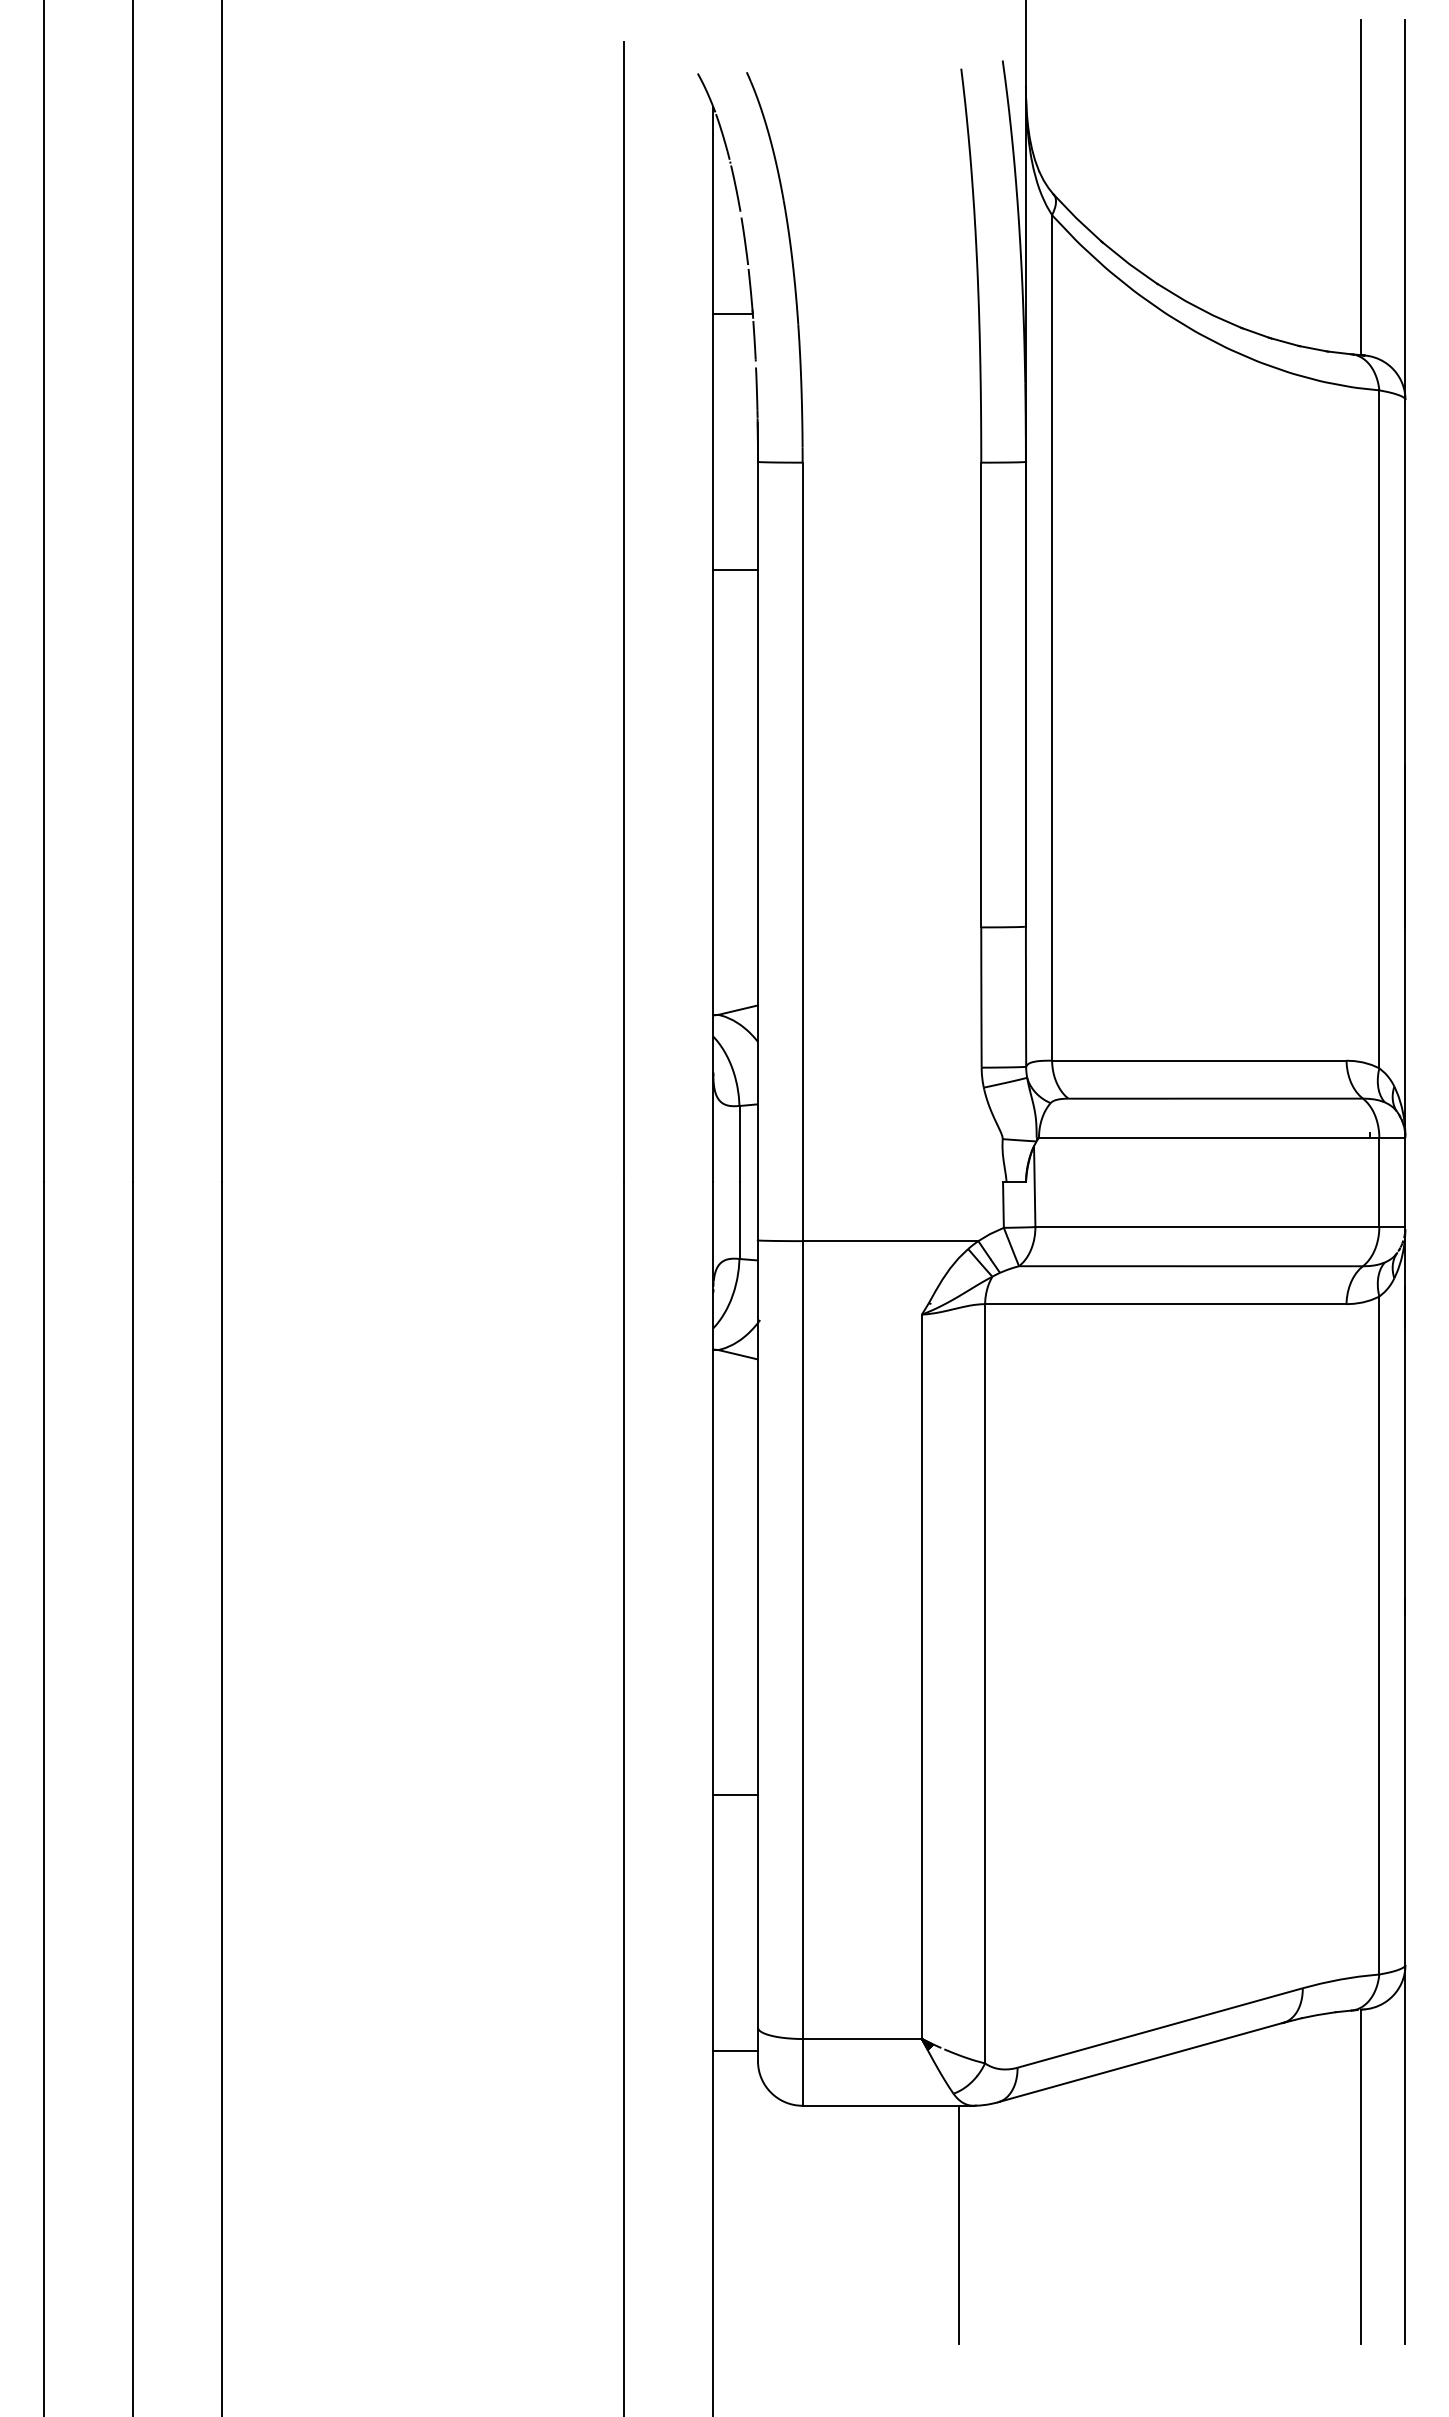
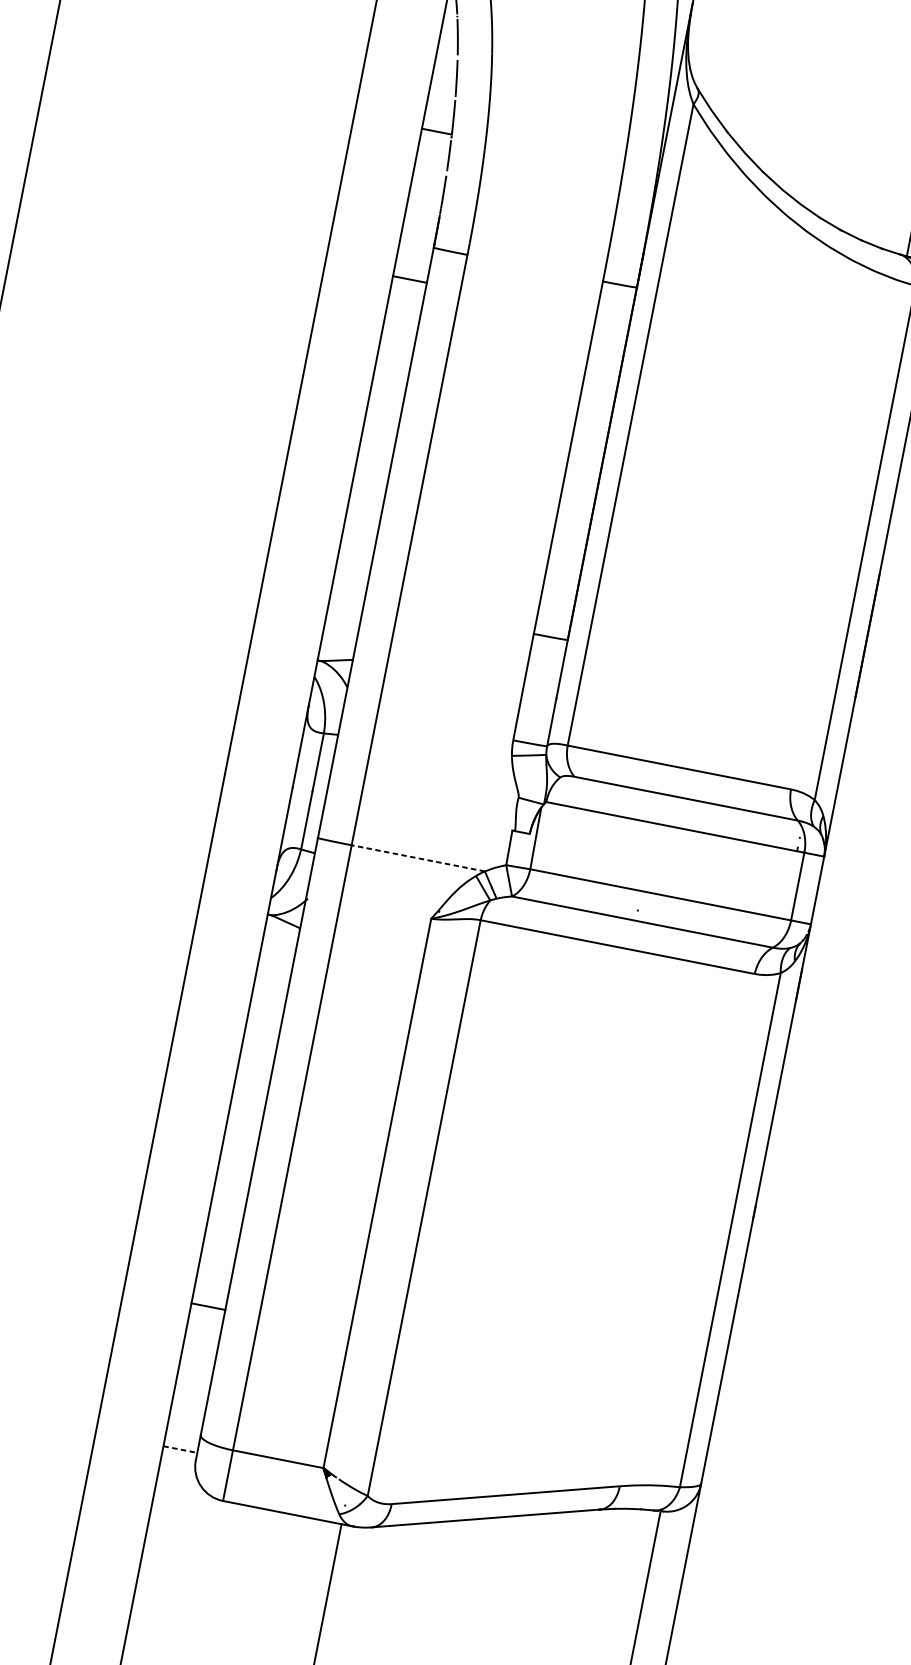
line: (735, 570) -> (409, 279), moved
line: (890, 1241) -> (418, 858), solid -> dashed
line: (735, 1794) -> (208, 1306), moved
line: (736, 2051) -> (180, 1449), solid -> dashed

